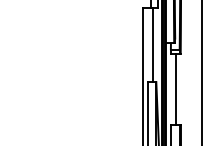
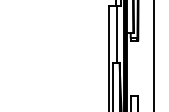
line: (175, 89) -> (134, 68), removed

